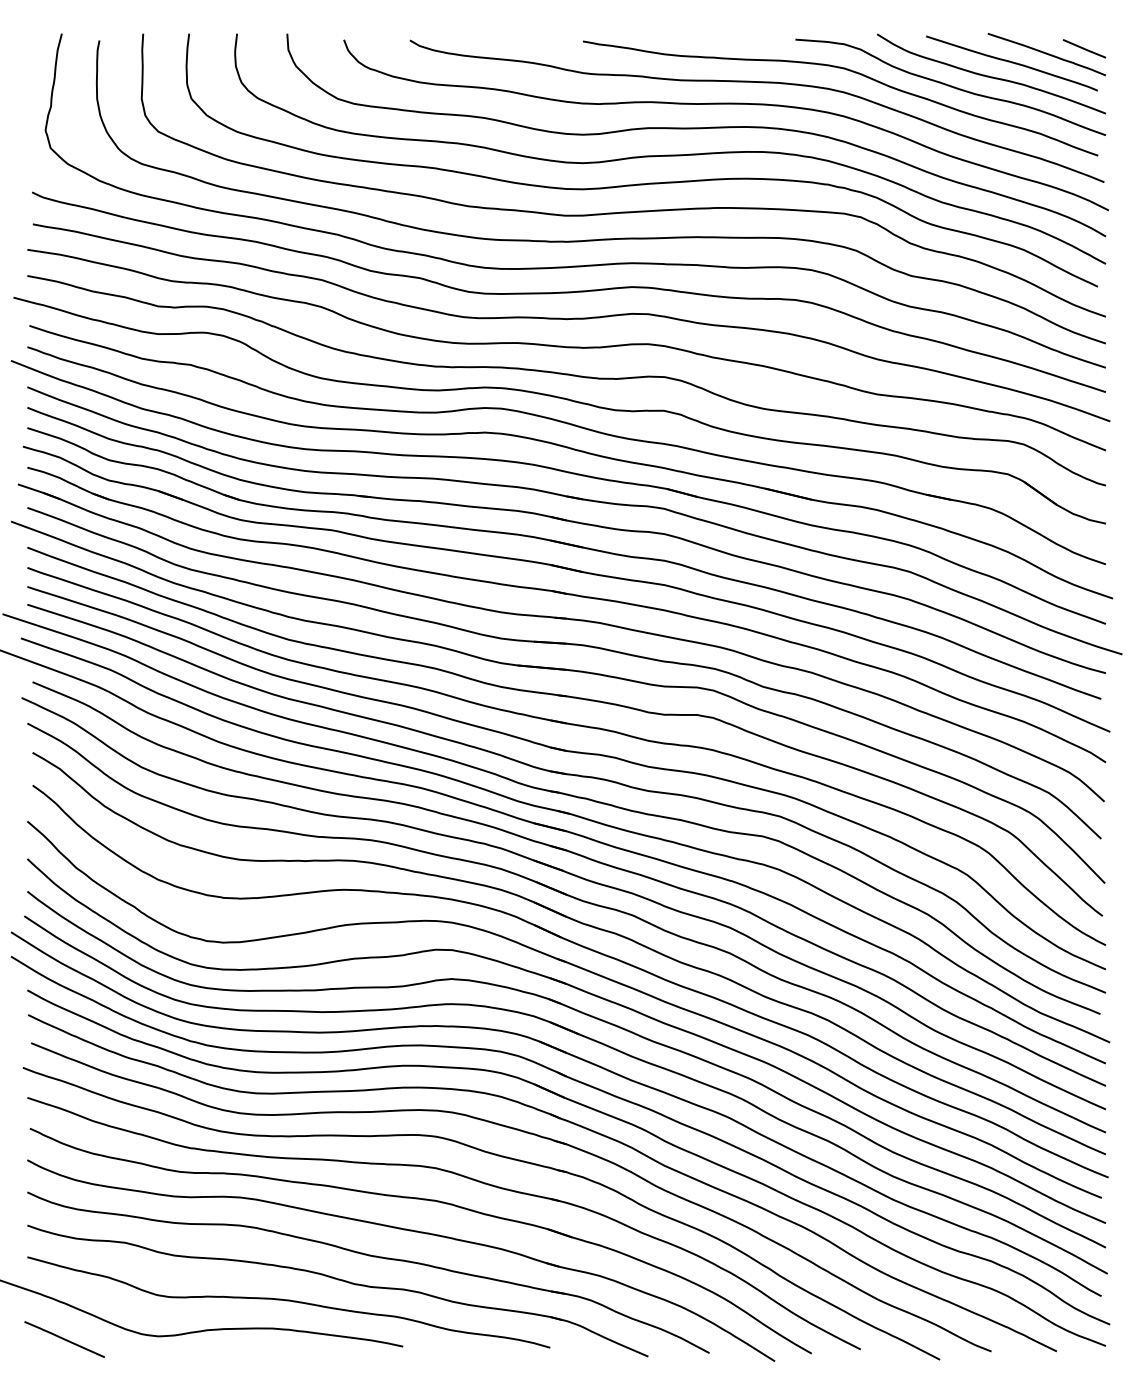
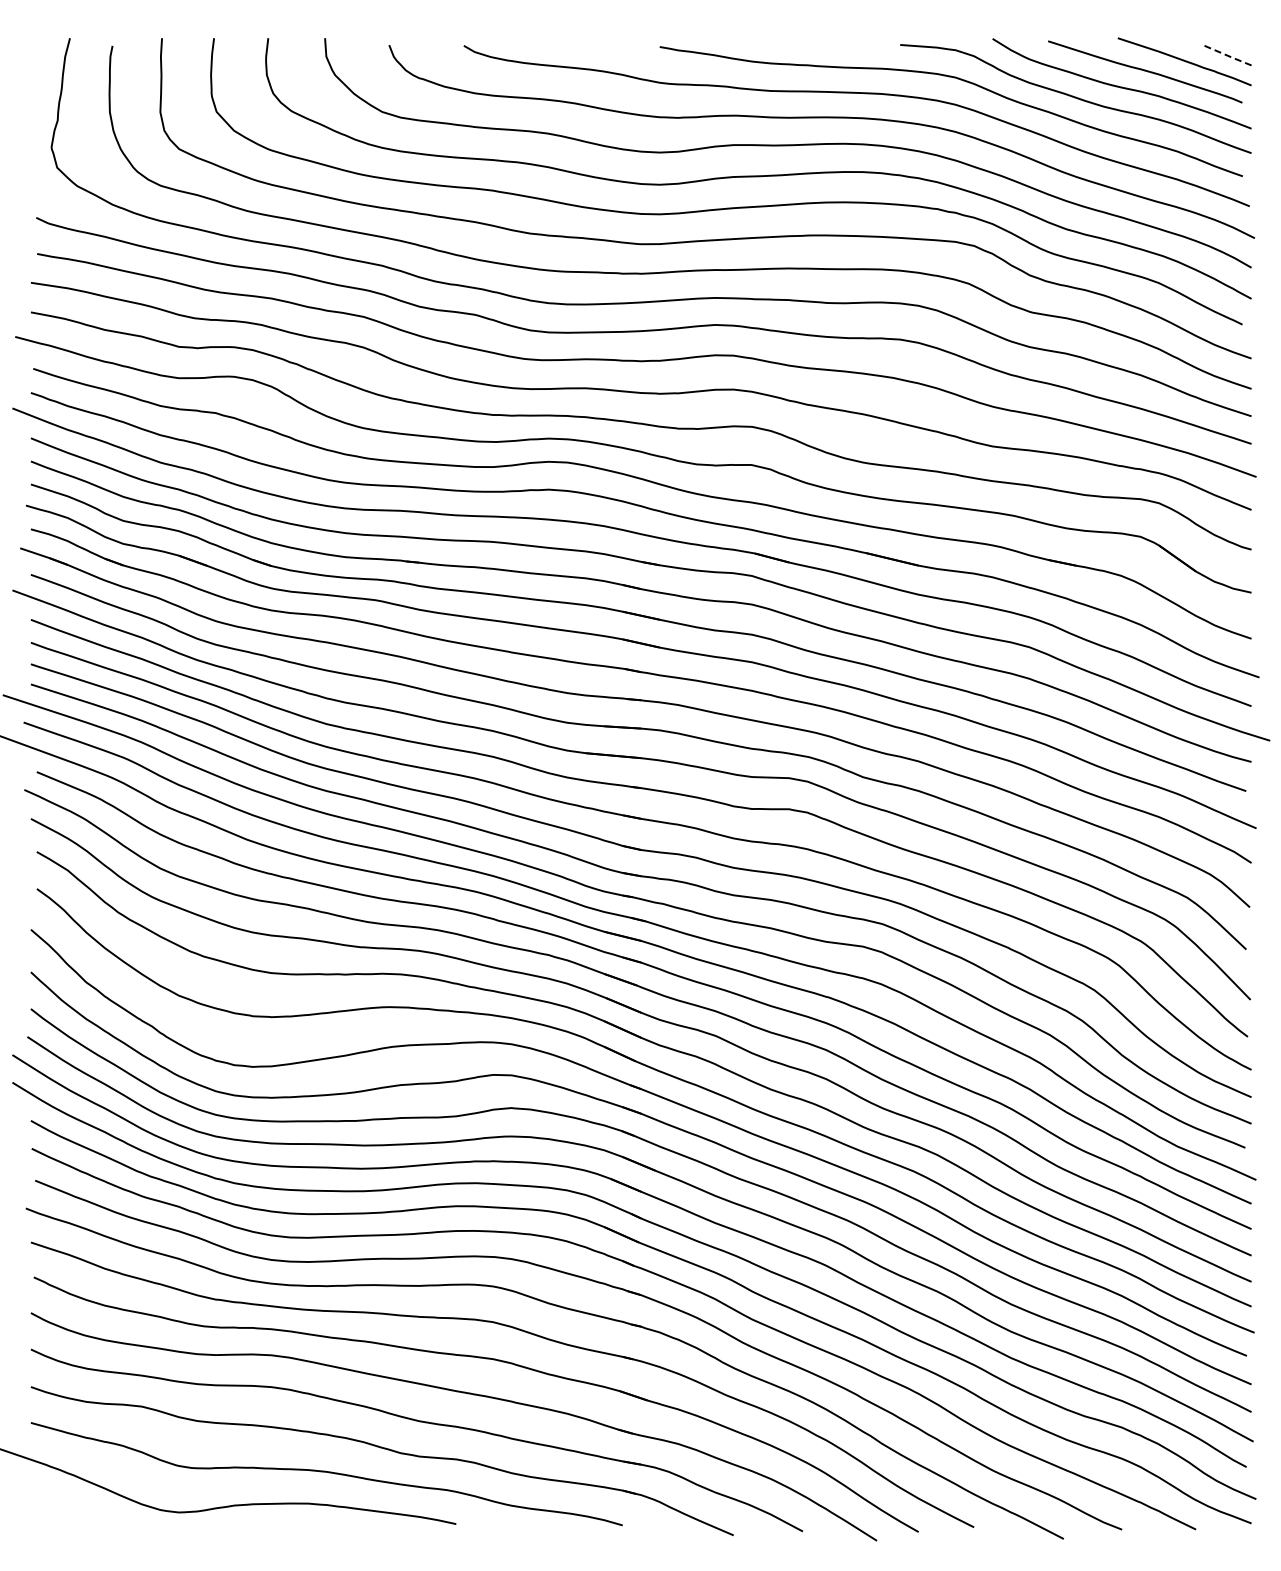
line: (1084, 48) -> (1227, 55), solid -> dashed
line: (64, 1339) -> (72, 1515), removed

